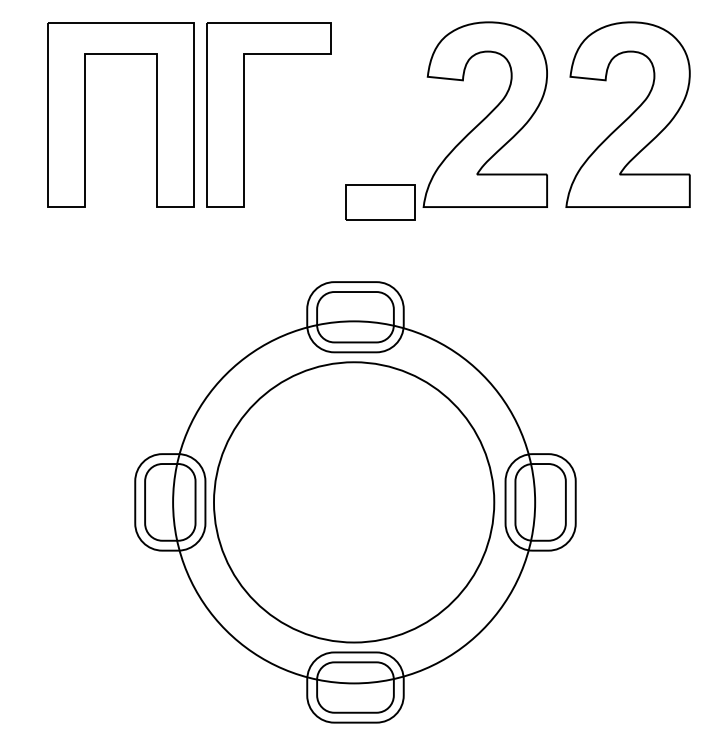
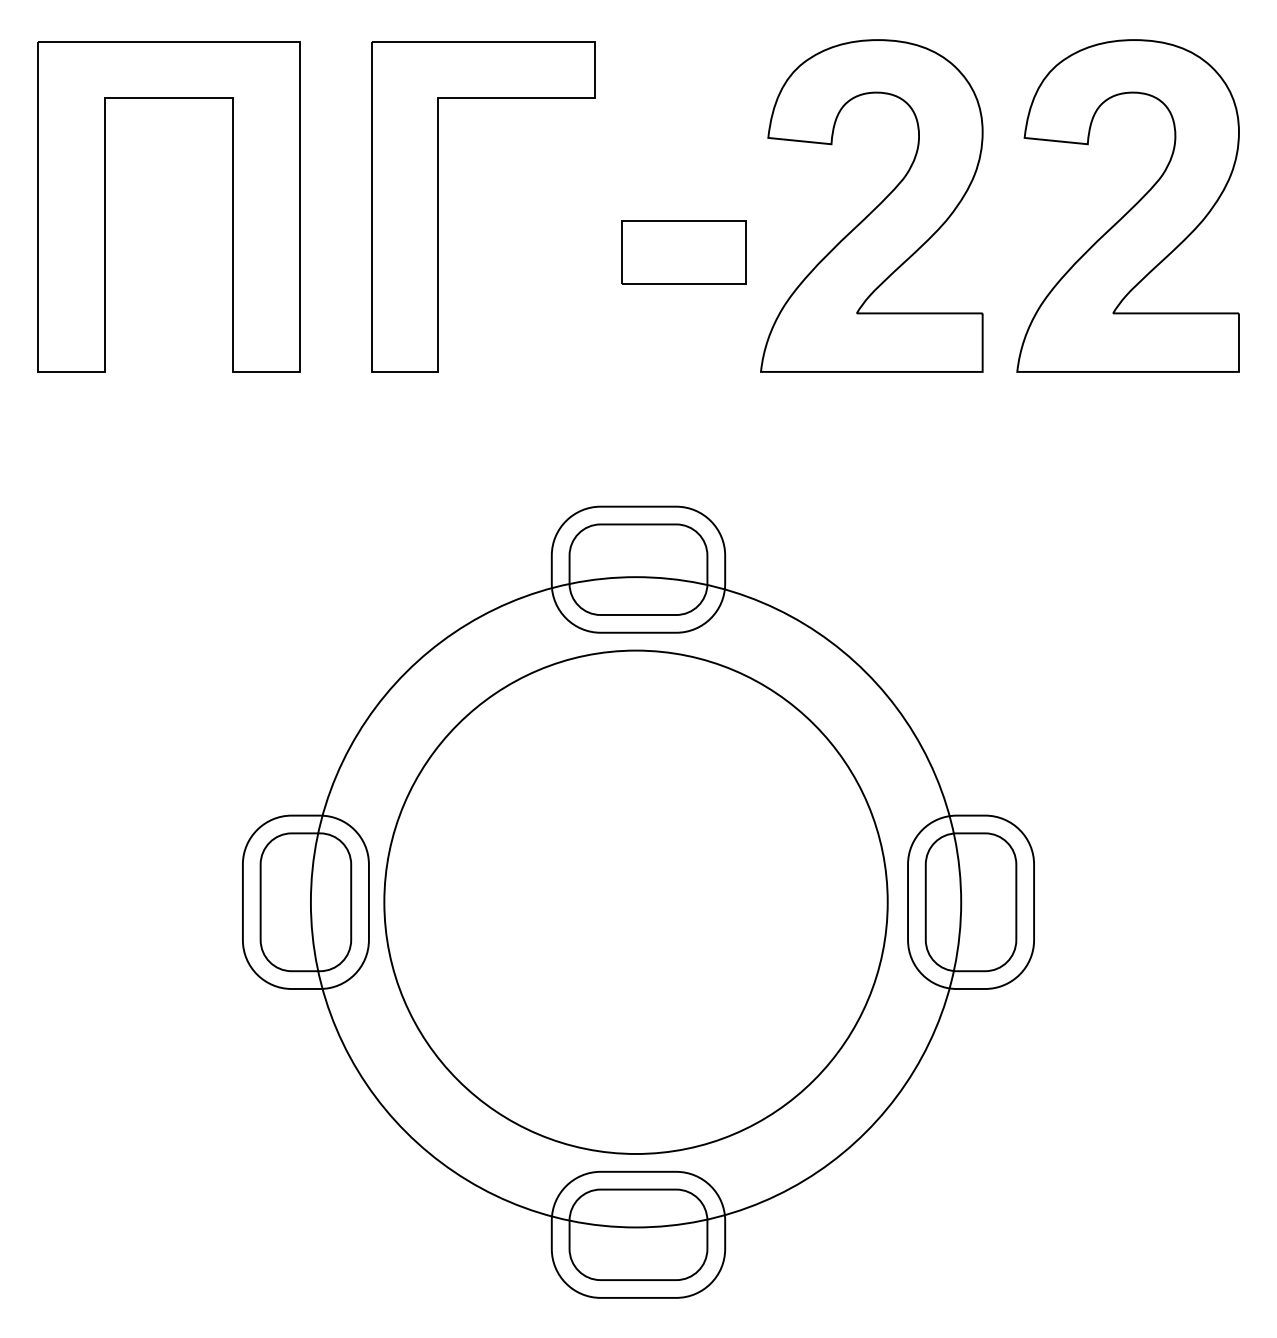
part: (85, 114) -> (105, 205), moved
part: (380, 202) -> (683, 252), moved

